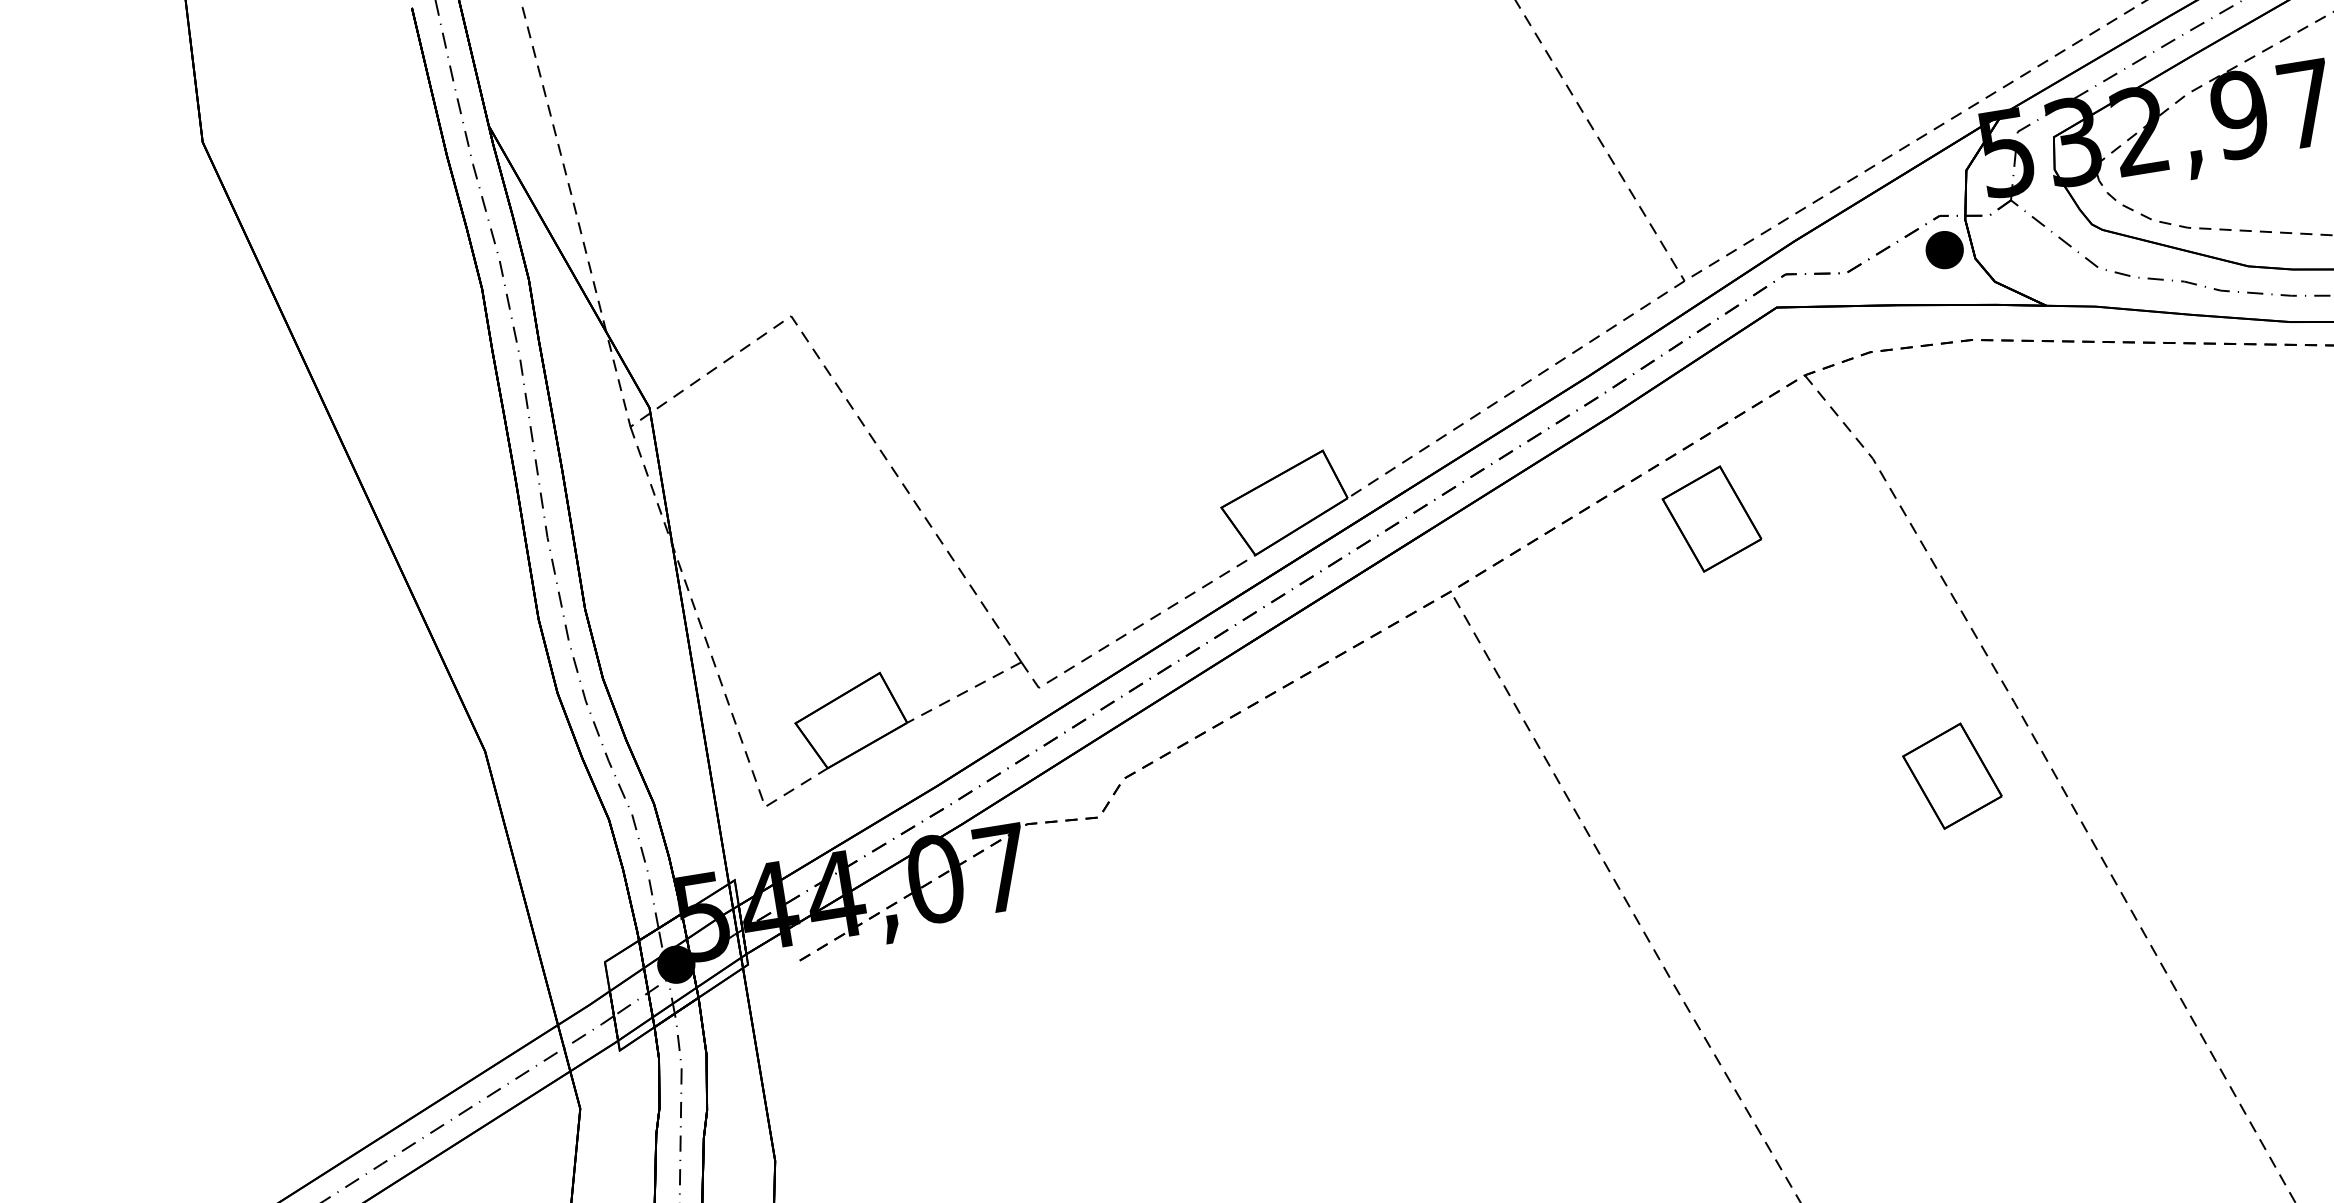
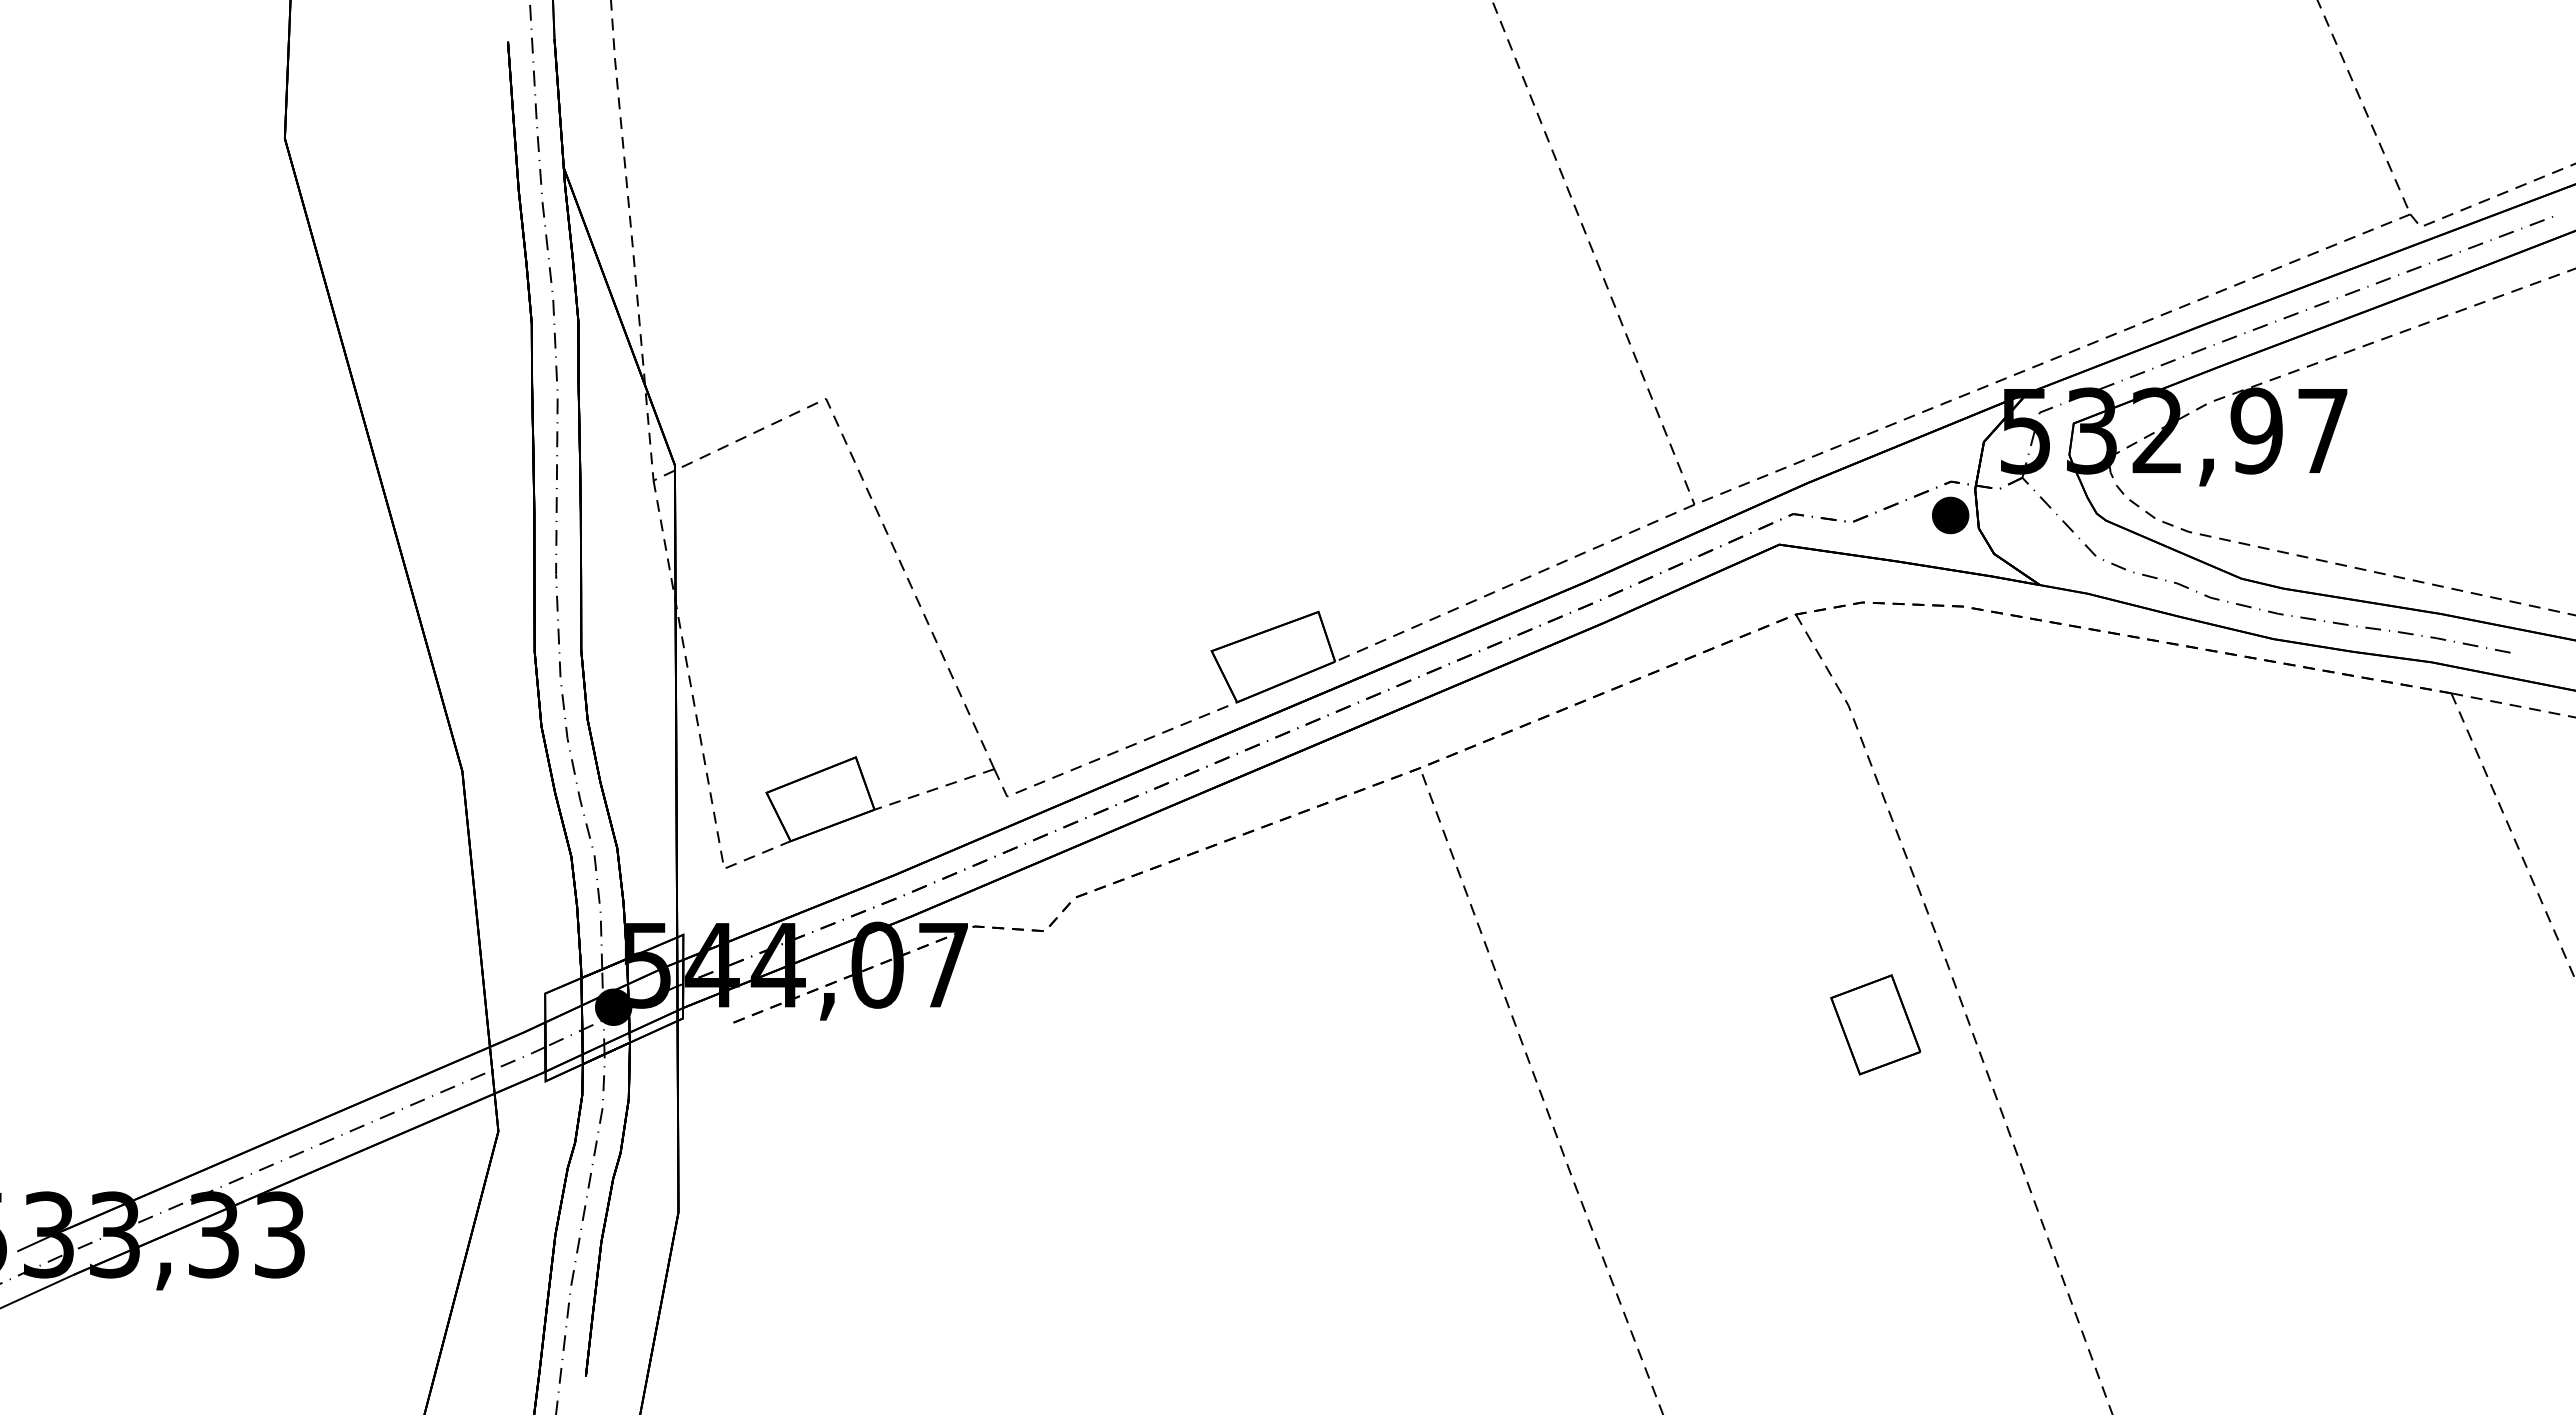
part: (1711, 518) -> (1683, 738), removed

